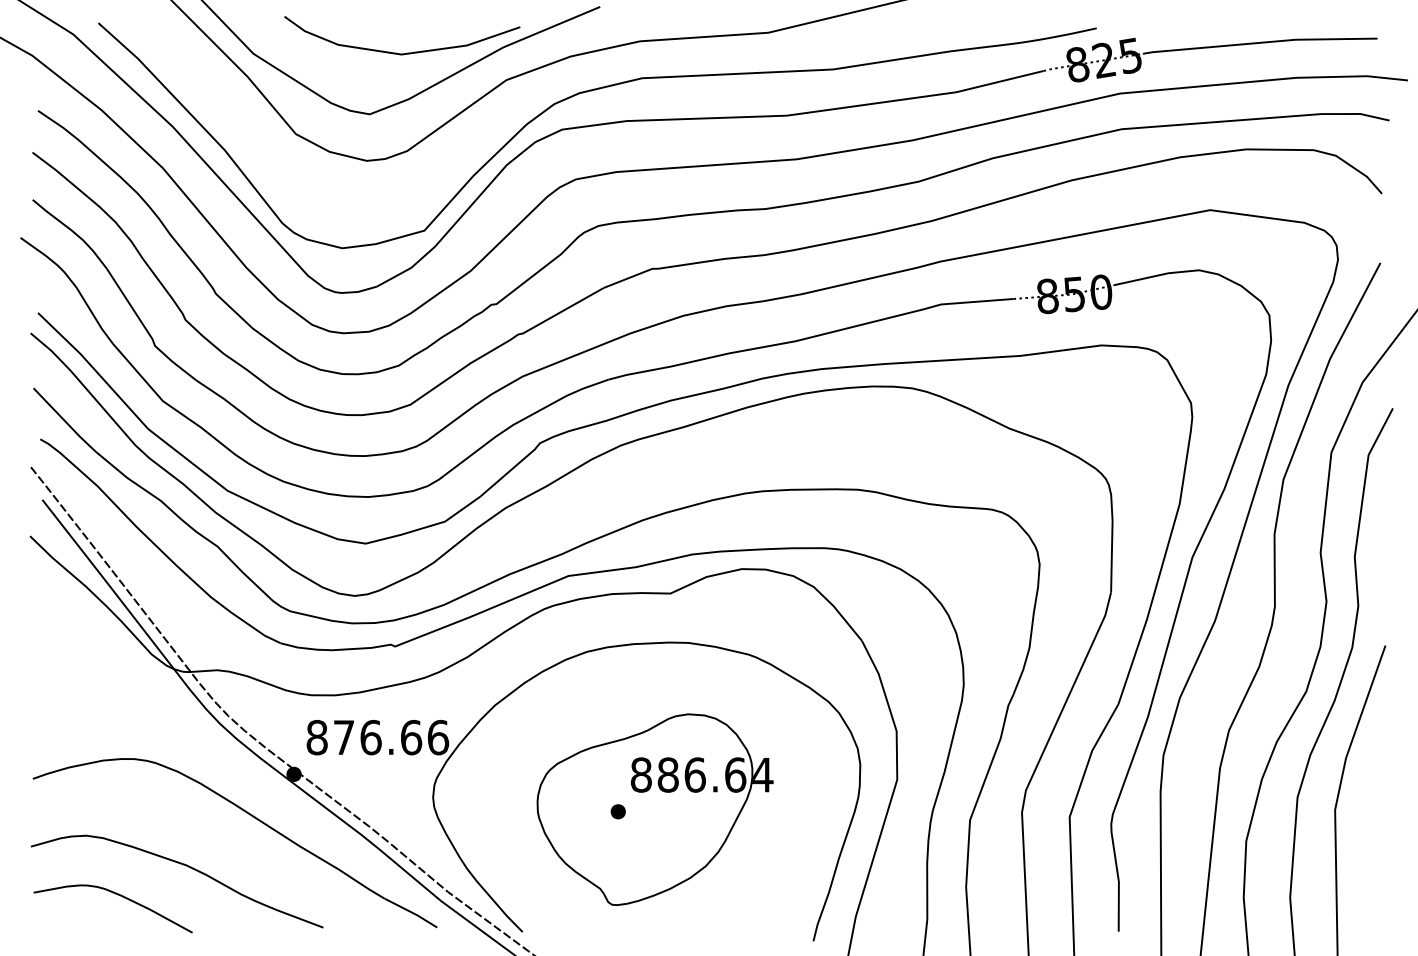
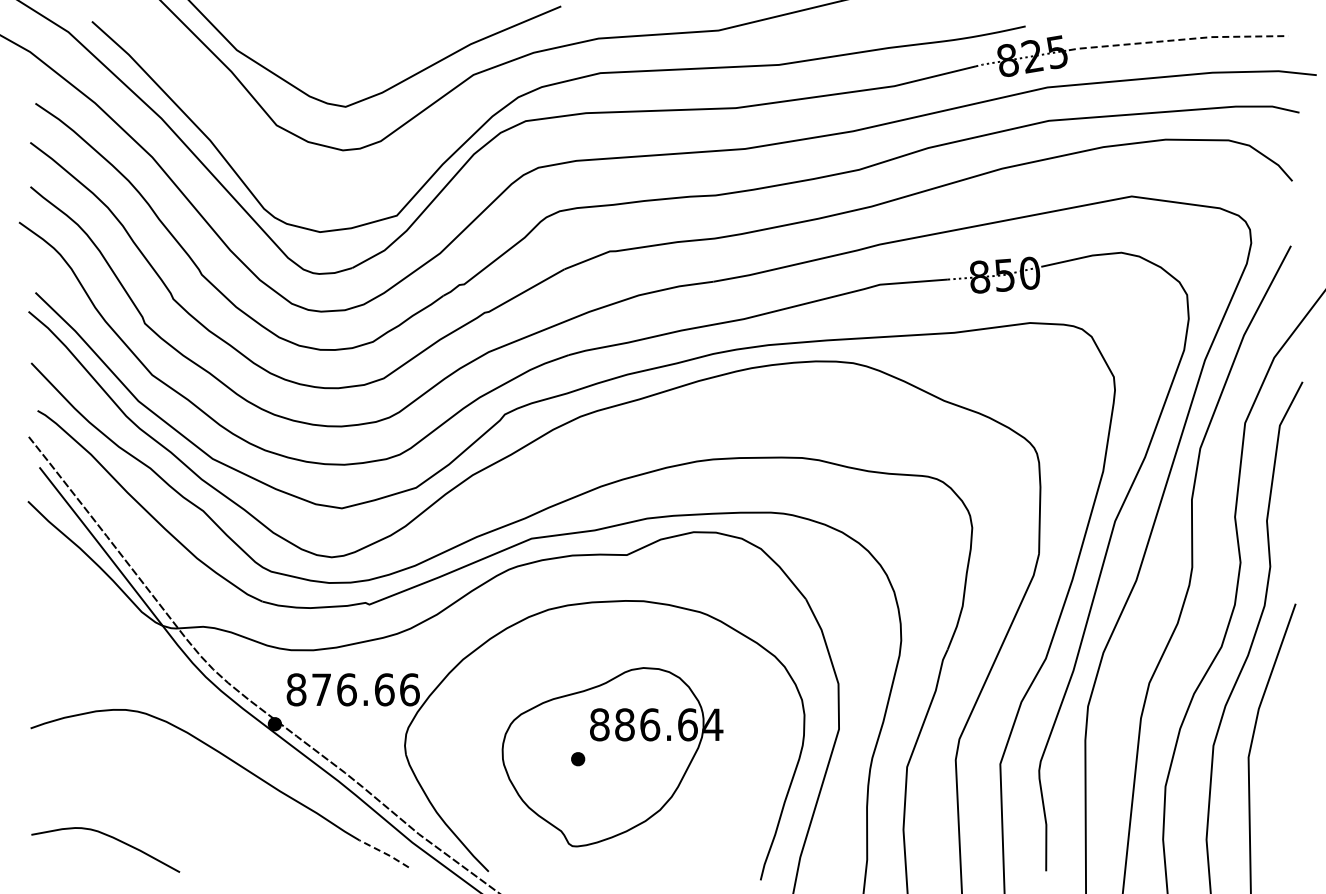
line: (1260, 43) -> (1178, 40), solid -> dashed
curve: (400, 52) -> (374, 49), removed
curve: (183, 865) -> (171, 809), removed
line: (412, 912) -> (385, 853), solid -> dashed

